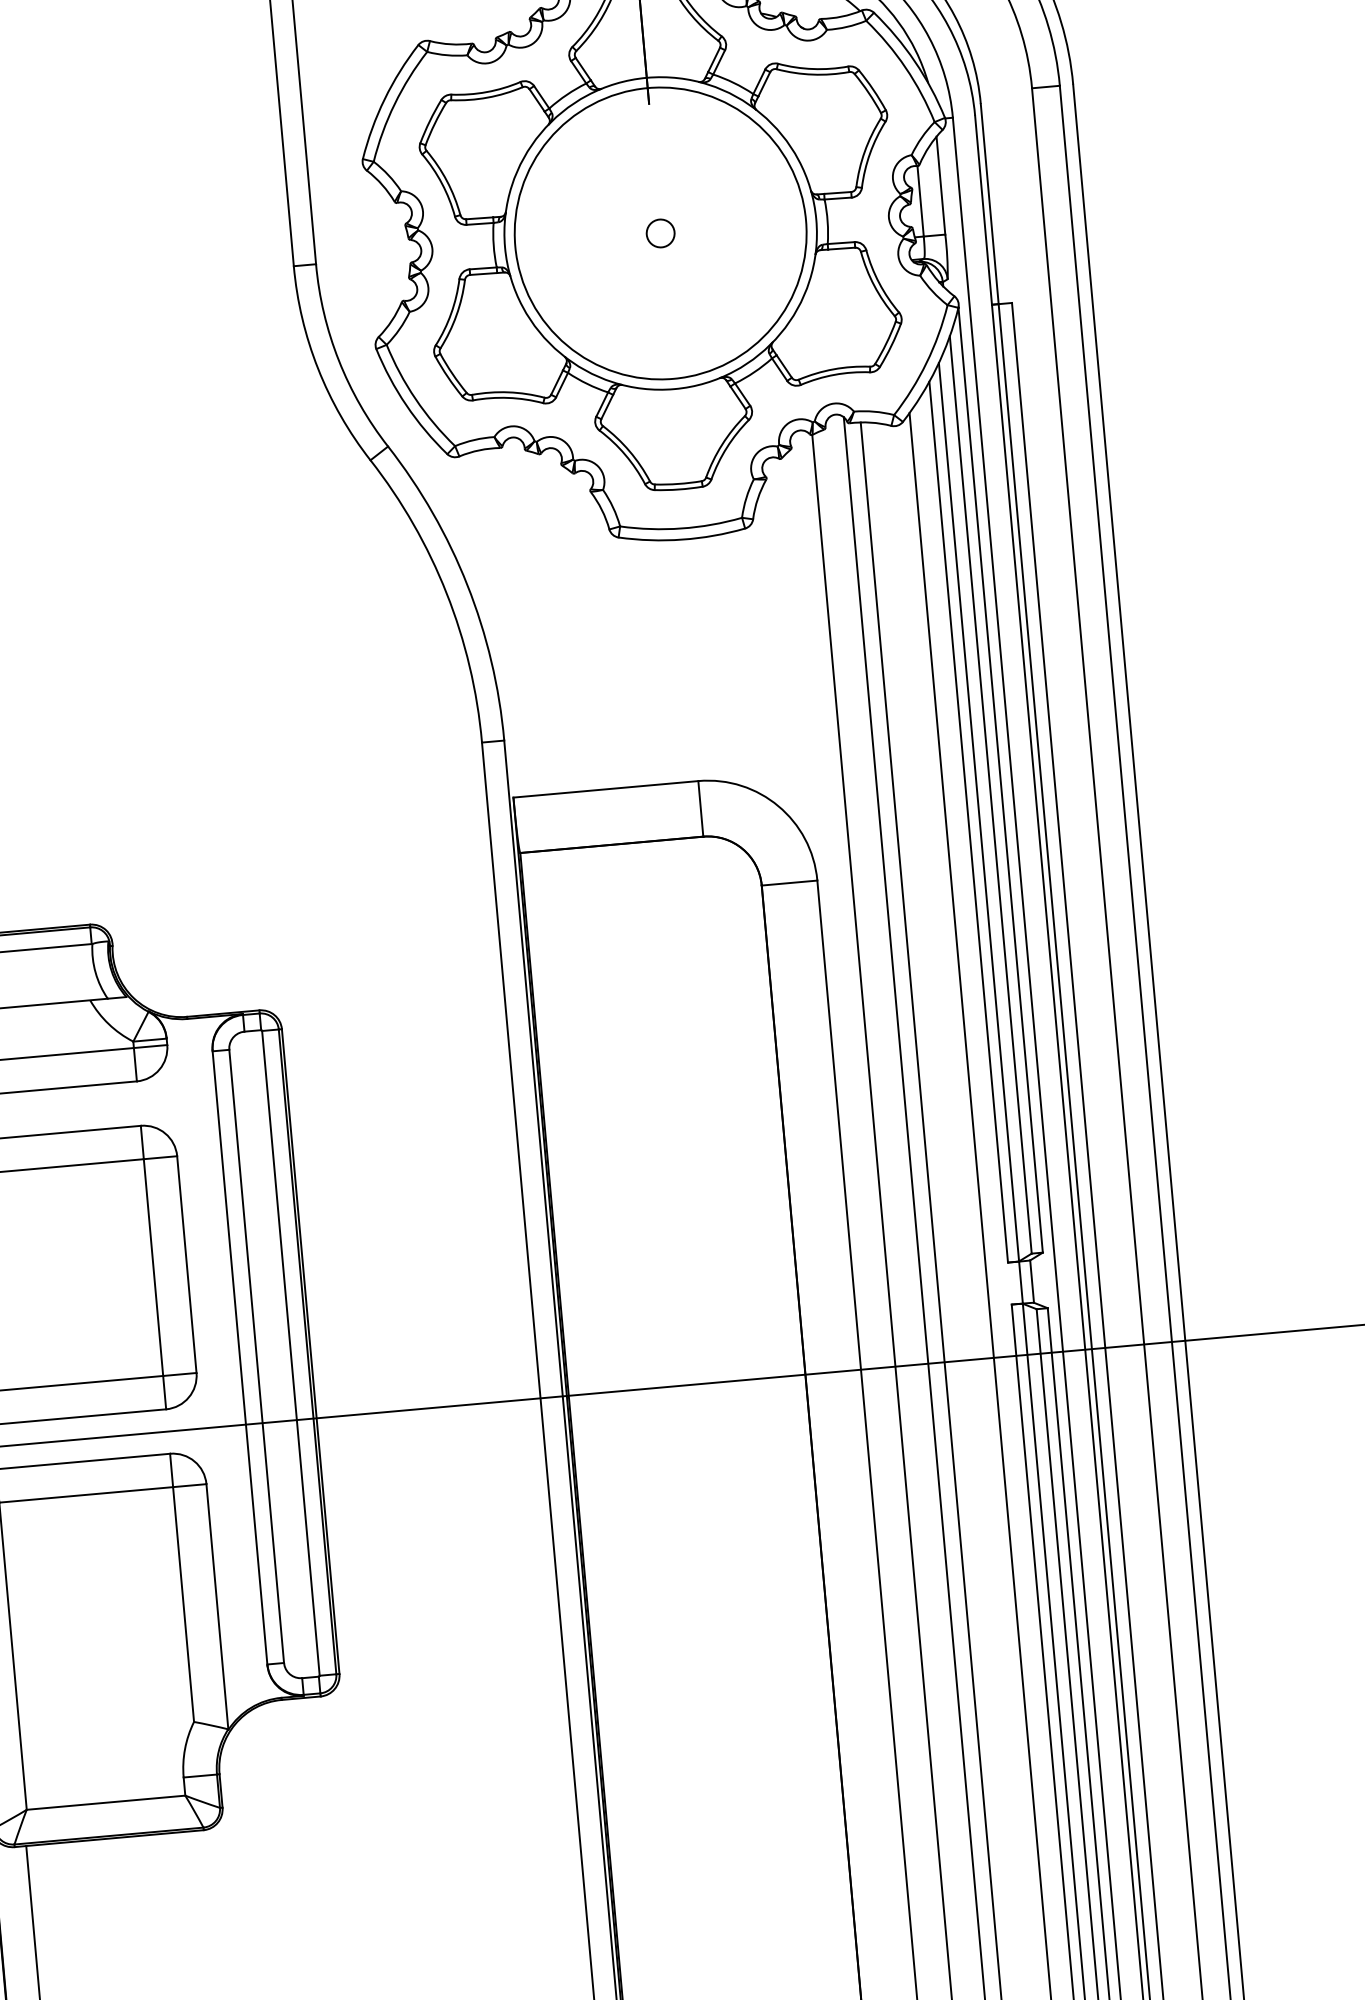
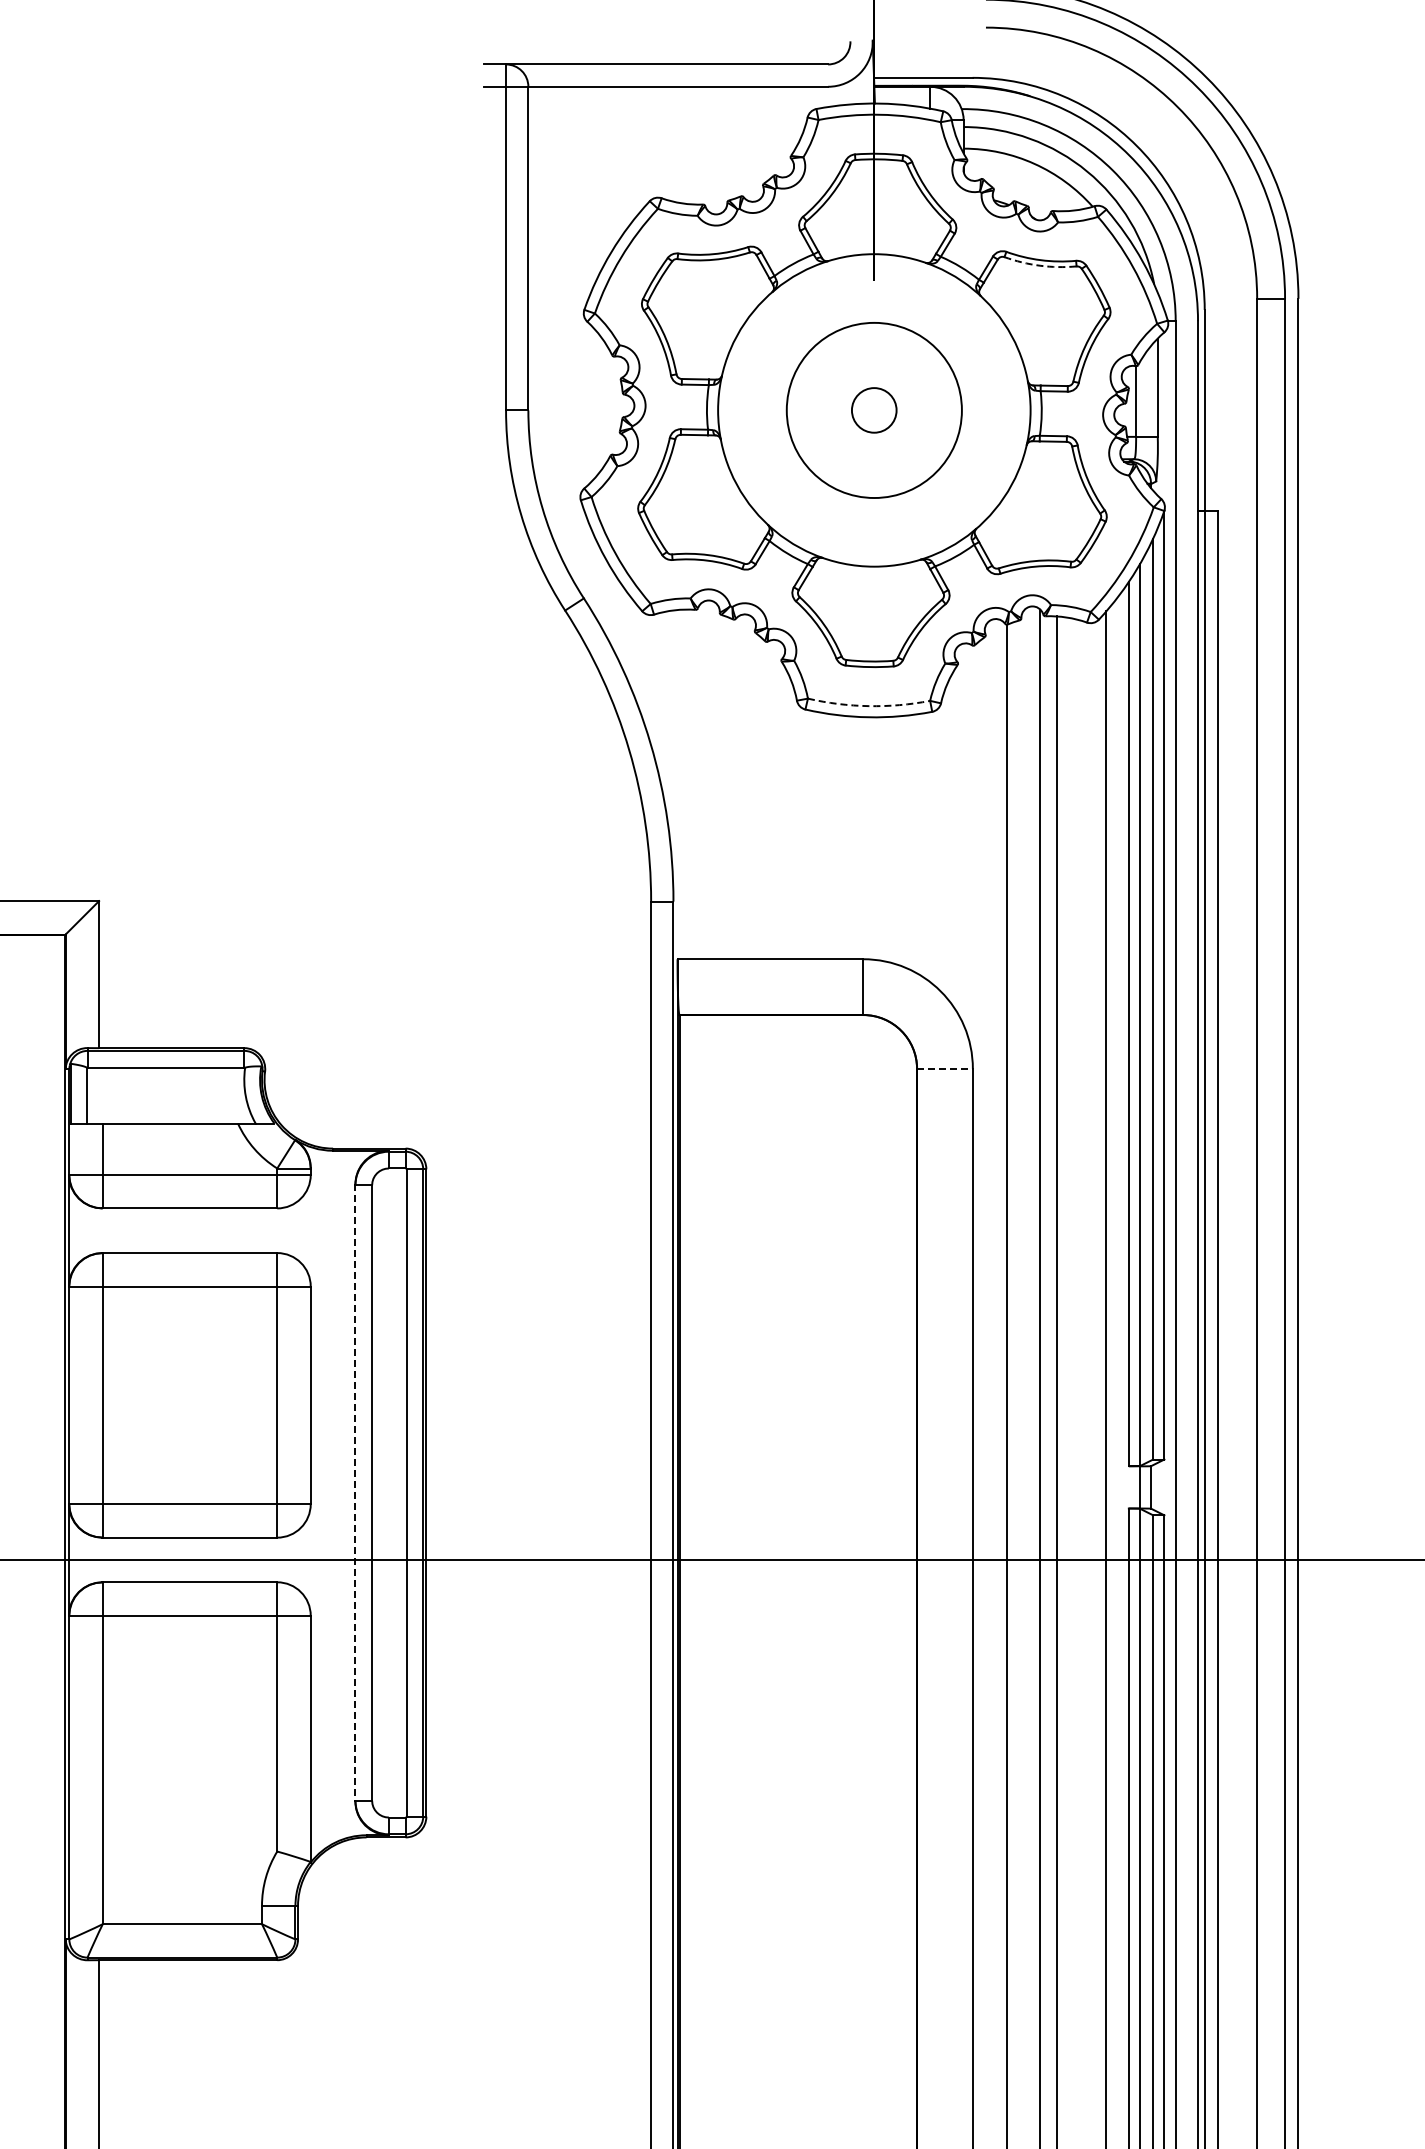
arc: (813, 74) -> (1040, 265), solid -> dashed
circle: (660, 233) -> (874, 410), size x0.6
circle: (660, 233) -> (874, 410), size x1.6
arc: (681, 528) -> (868, 706), solid -> dashed
line: (790, 882) -> (945, 1068), solid -> dashed
line: (240, 1358) -> (355, 1493), solid -> dashed

